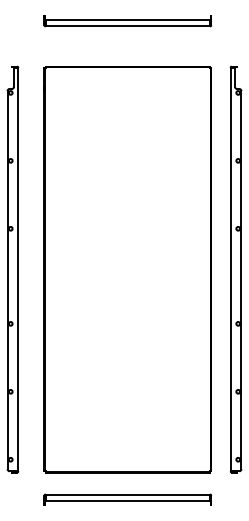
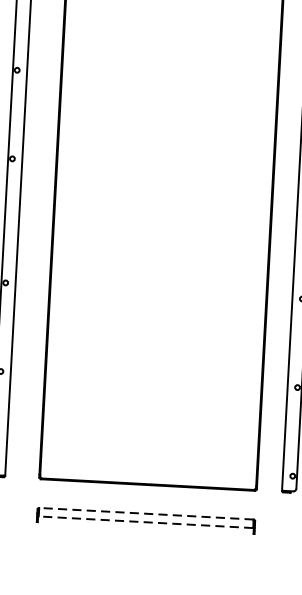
line: (127, 494) -> (145, 513), solid -> dashed
line: (127, 501) -> (145, 522), solid -> dashed

